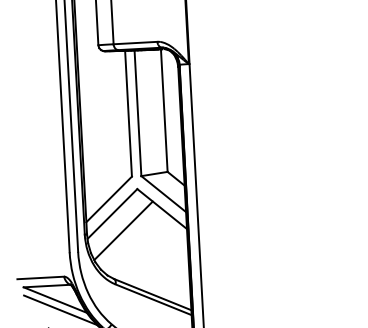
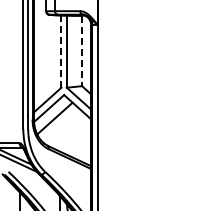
line: (165, 111) -> (82, 51), solid -> dashed
line: (128, 113) -> (61, 51), solid -> dashed

